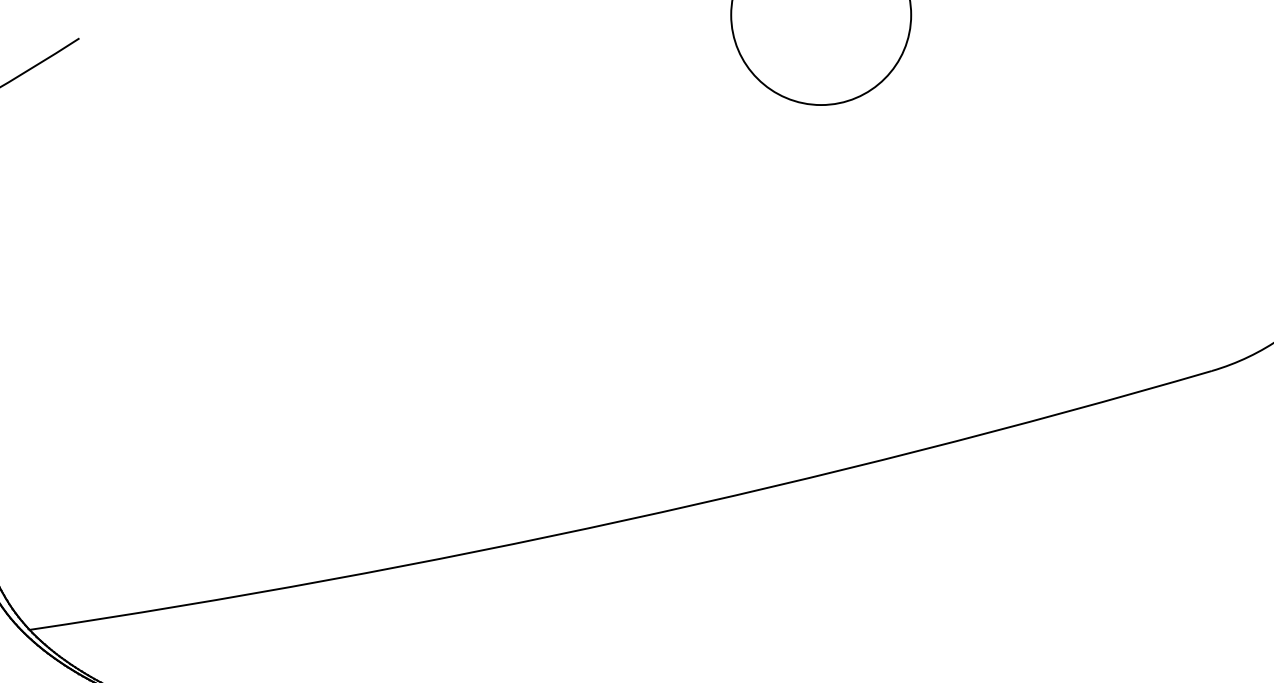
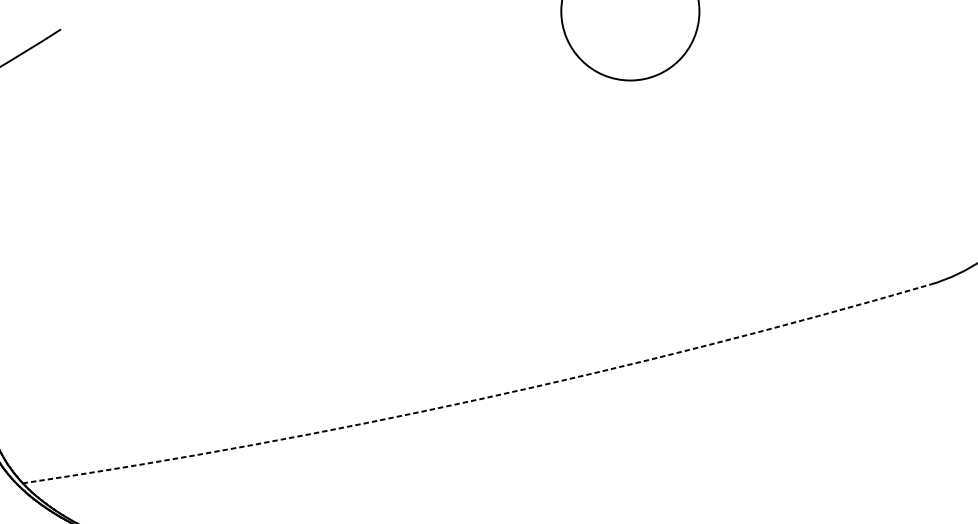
arc: (624, 520) -> (479, 399), solid -> dashed

